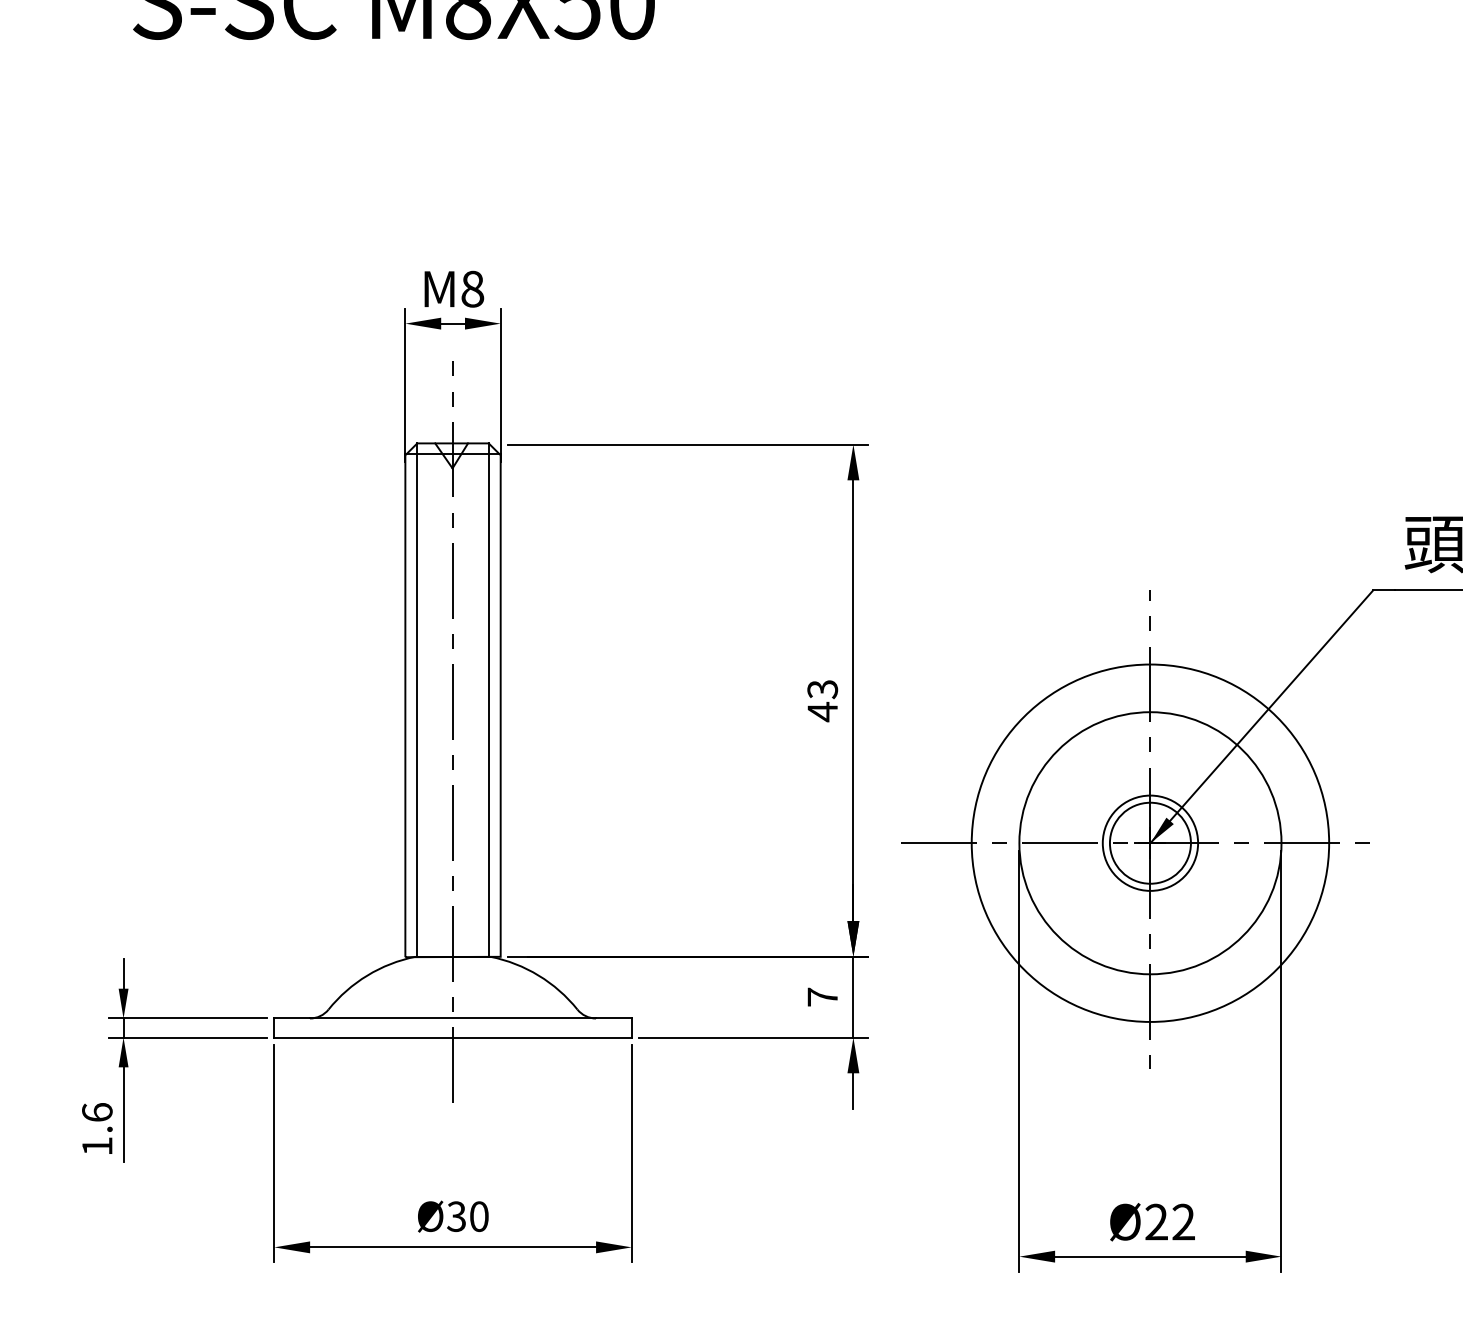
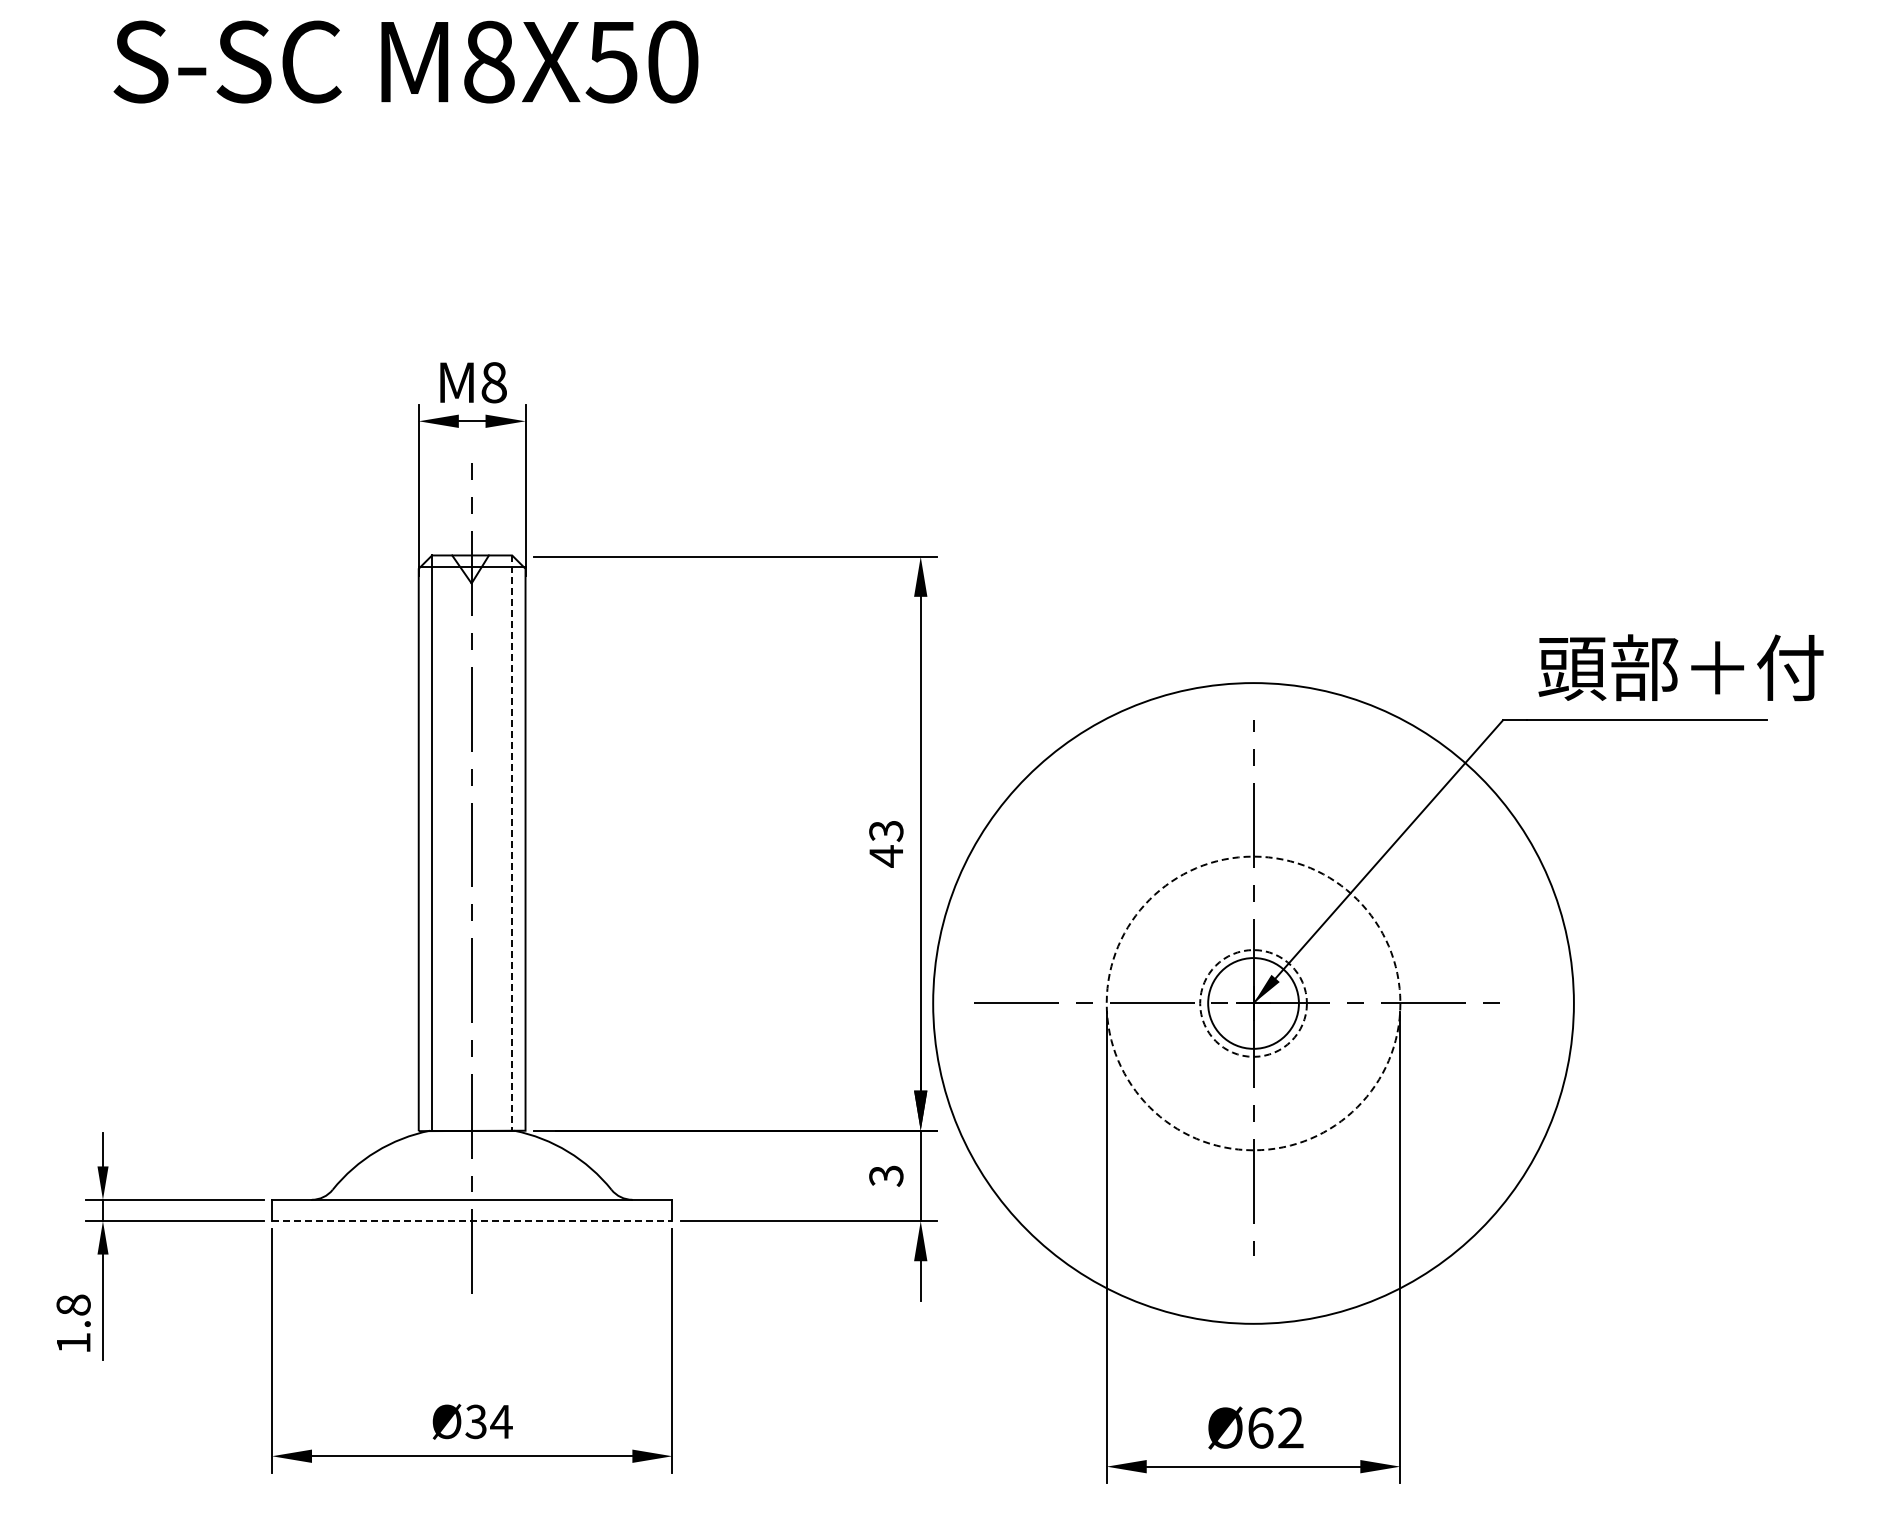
line: (489, 700) -> (512, 843), solid -> dashed
circle: (1150, 843) -> (1253, 1003), size x1.6
circle: (1150, 843) -> (1253, 1003), solid -> dashed
circle: (1150, 843) -> (1253, 1003), solid -> dashed
text: (822, 996) -> (886, 1175), 7 -> 3
line: (453, 1037) -> (472, 1221), solid -> dashed
text: (97, 1111) -> (73, 1304), 1.6 -> 1.8
text: (479, 1216) -> (501, 1421), Ø30 -> Ø34
text: (1156, 1221) -> (1260, 1427), Ø22 -> Ø62

